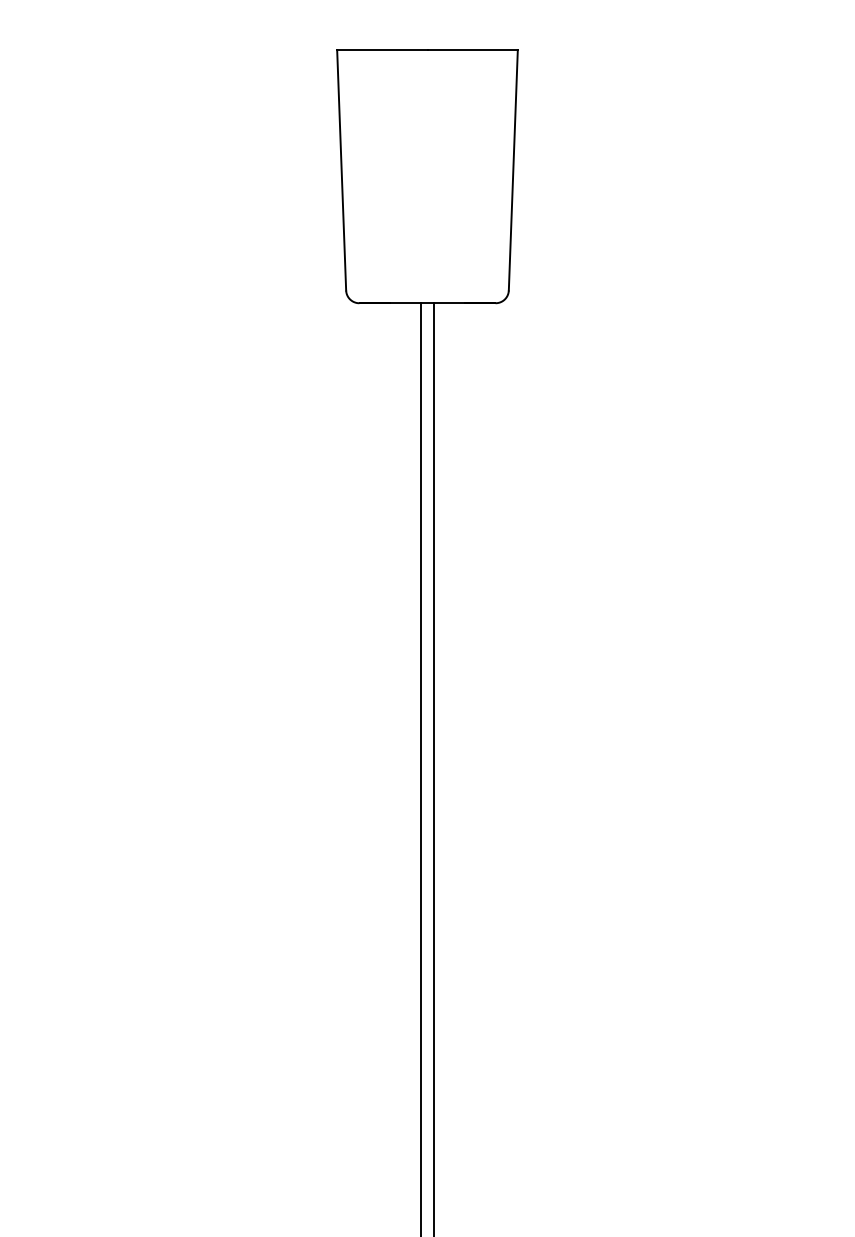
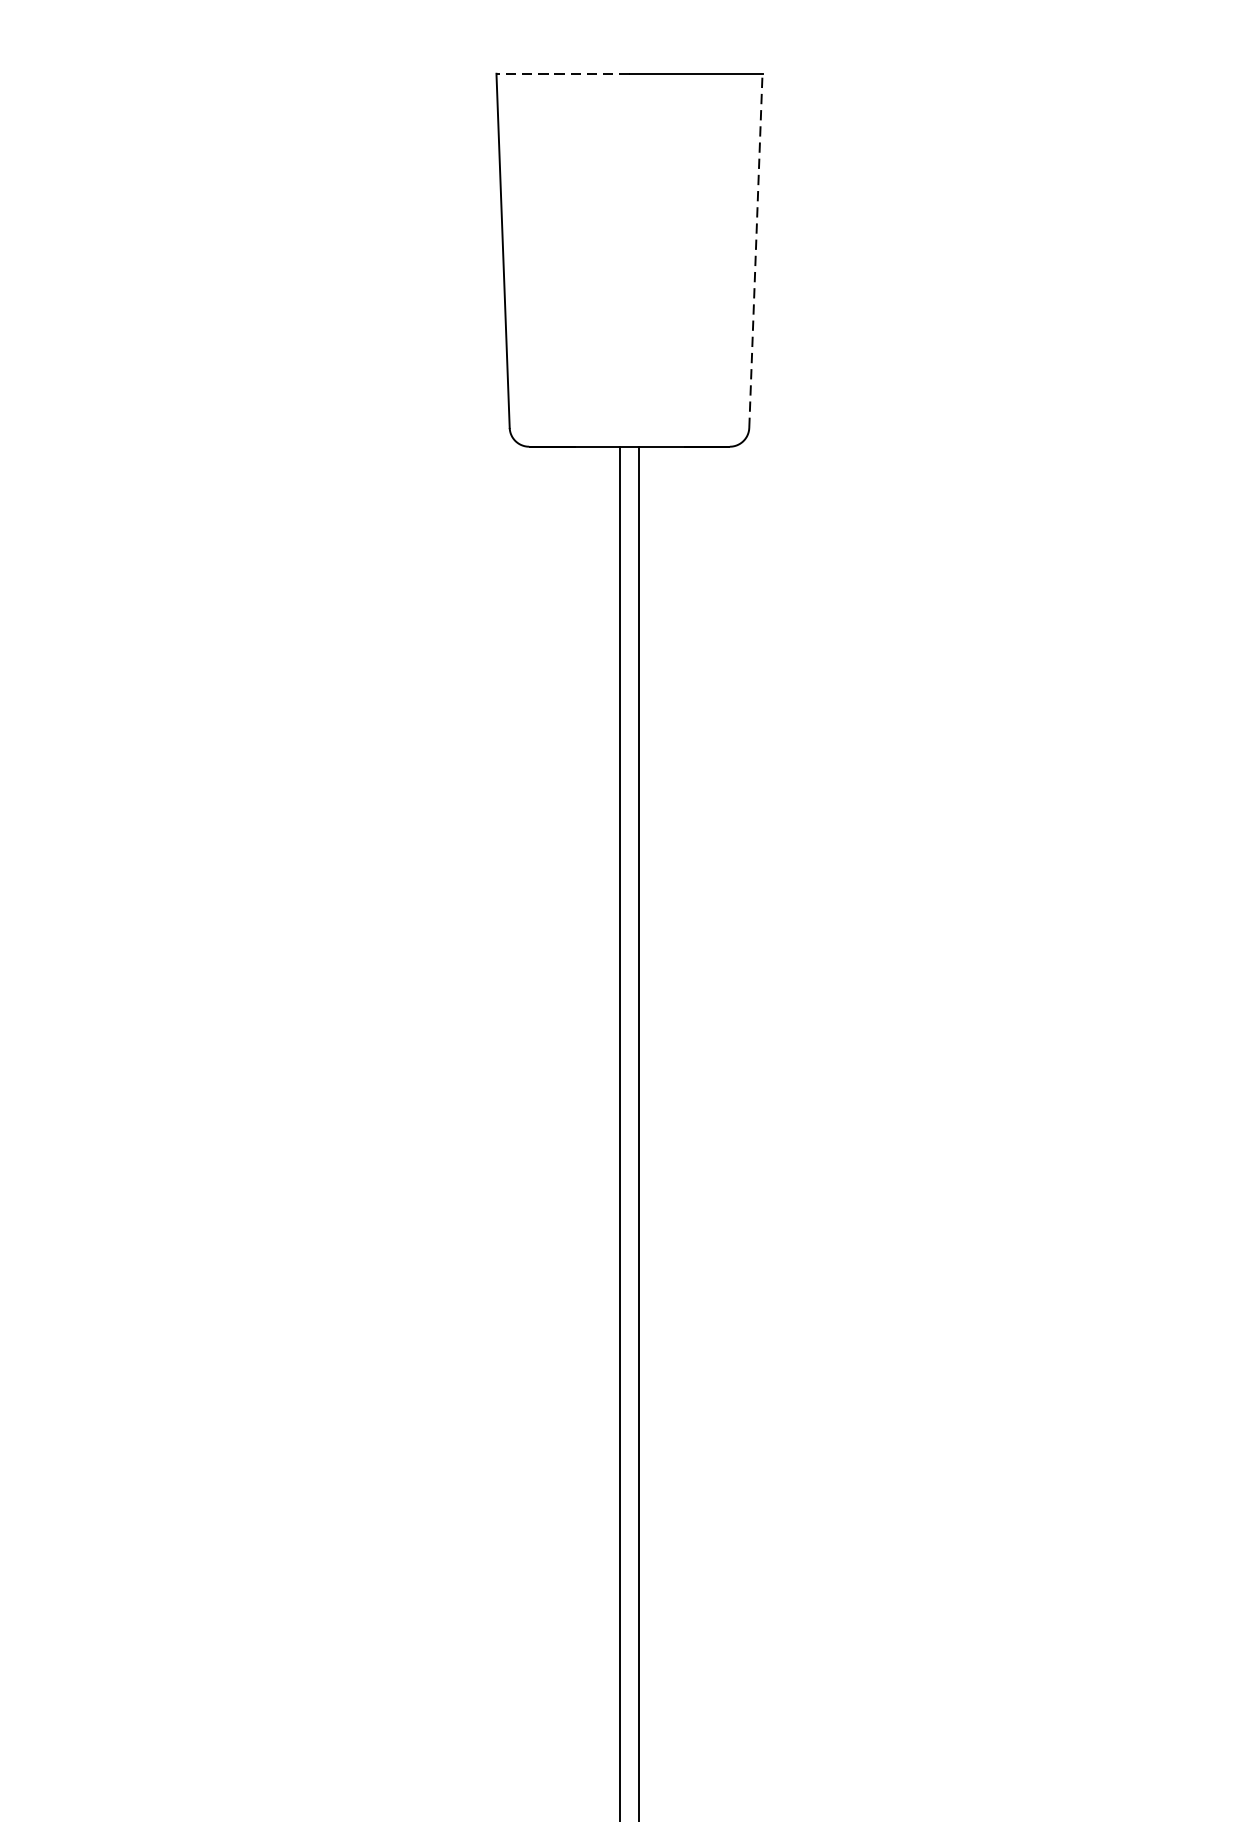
line: (381, 49) -> (561, 73), solid -> dashed
line: (513, 169) -> (756, 249), solid -> dashed

